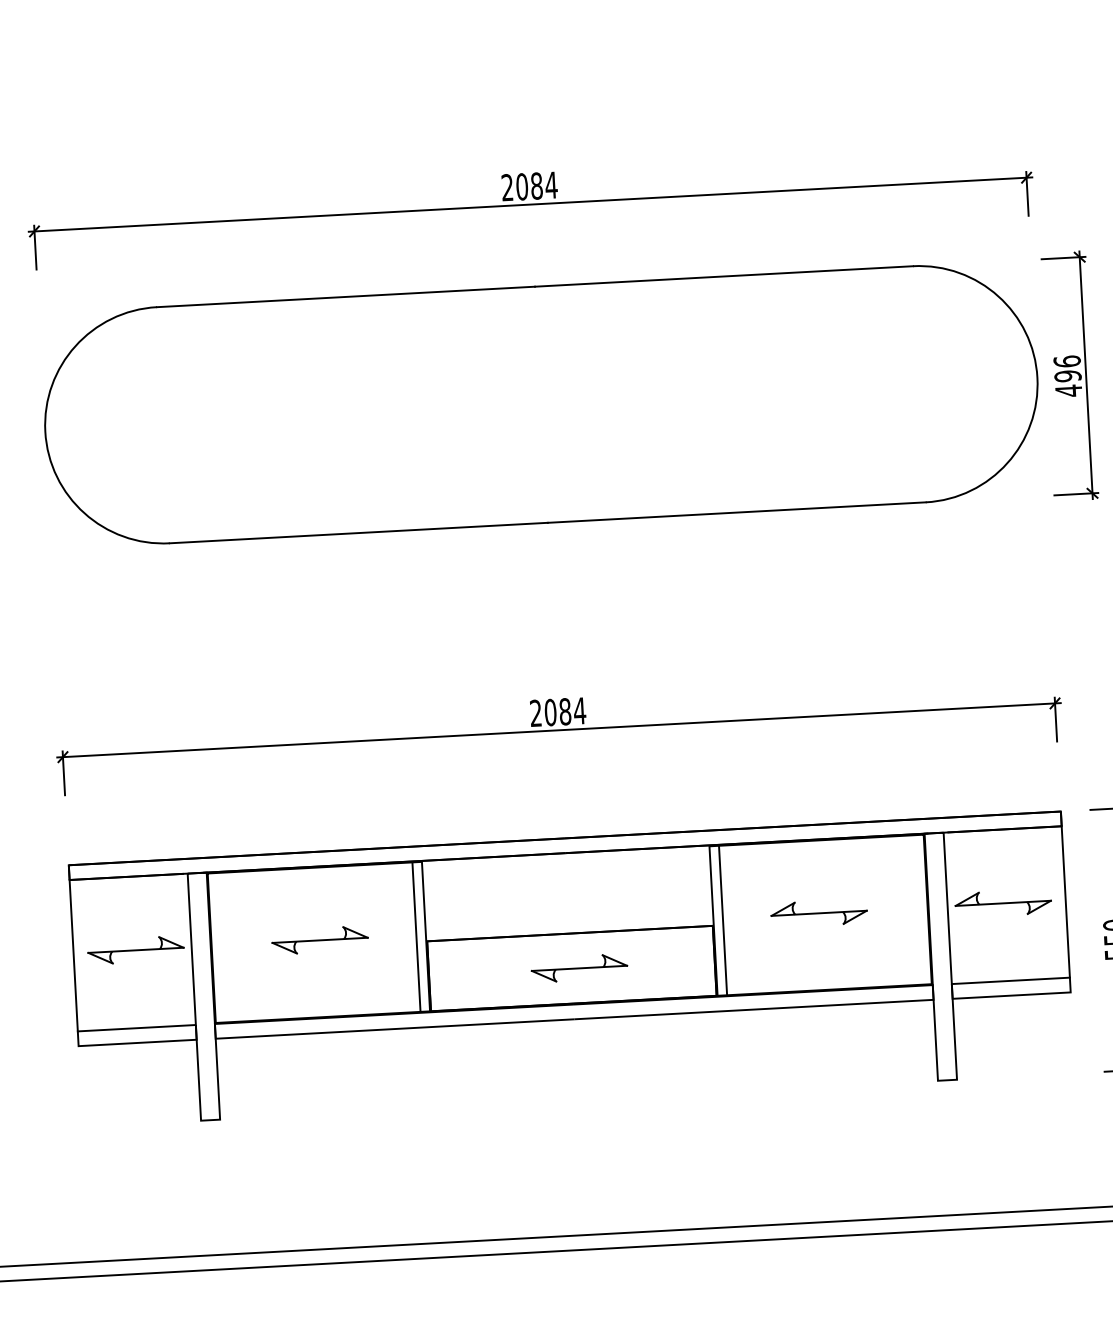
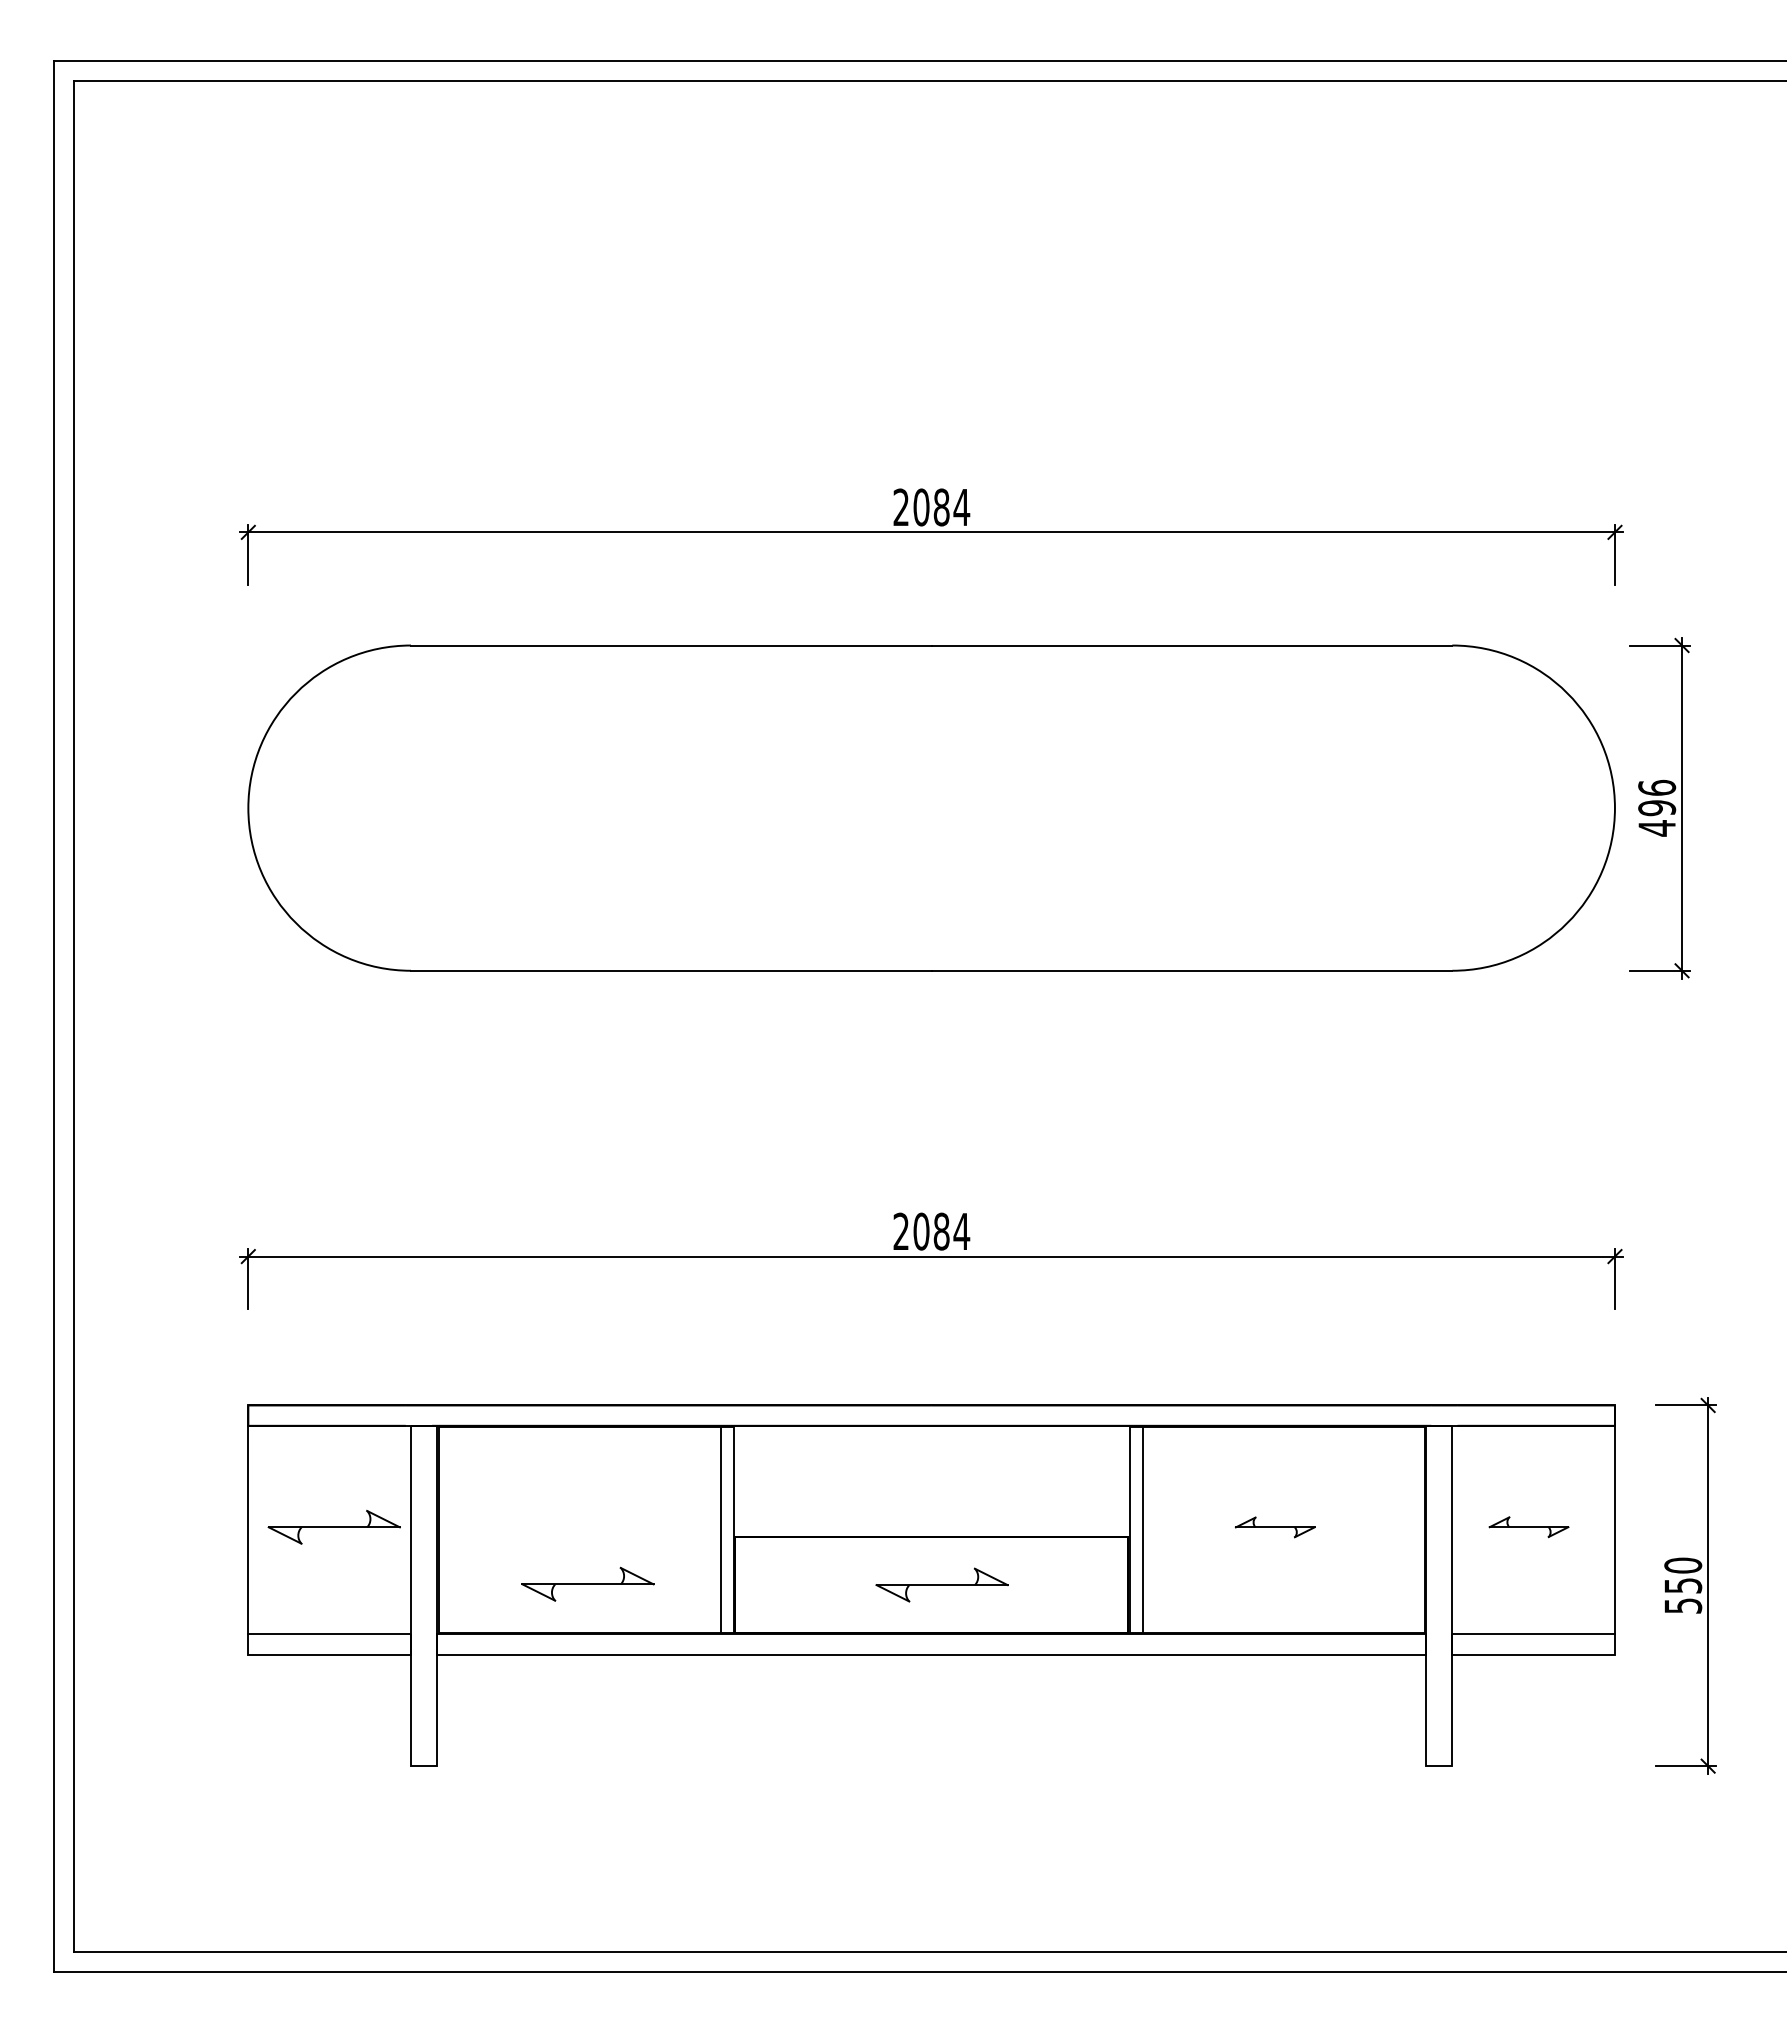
part: (1002, 902) -> (1528, 1526), size x0.6
part: (818, 913) -> (1274, 1527), size x0.6
part: (319, 939) -> (587, 1583), moved

